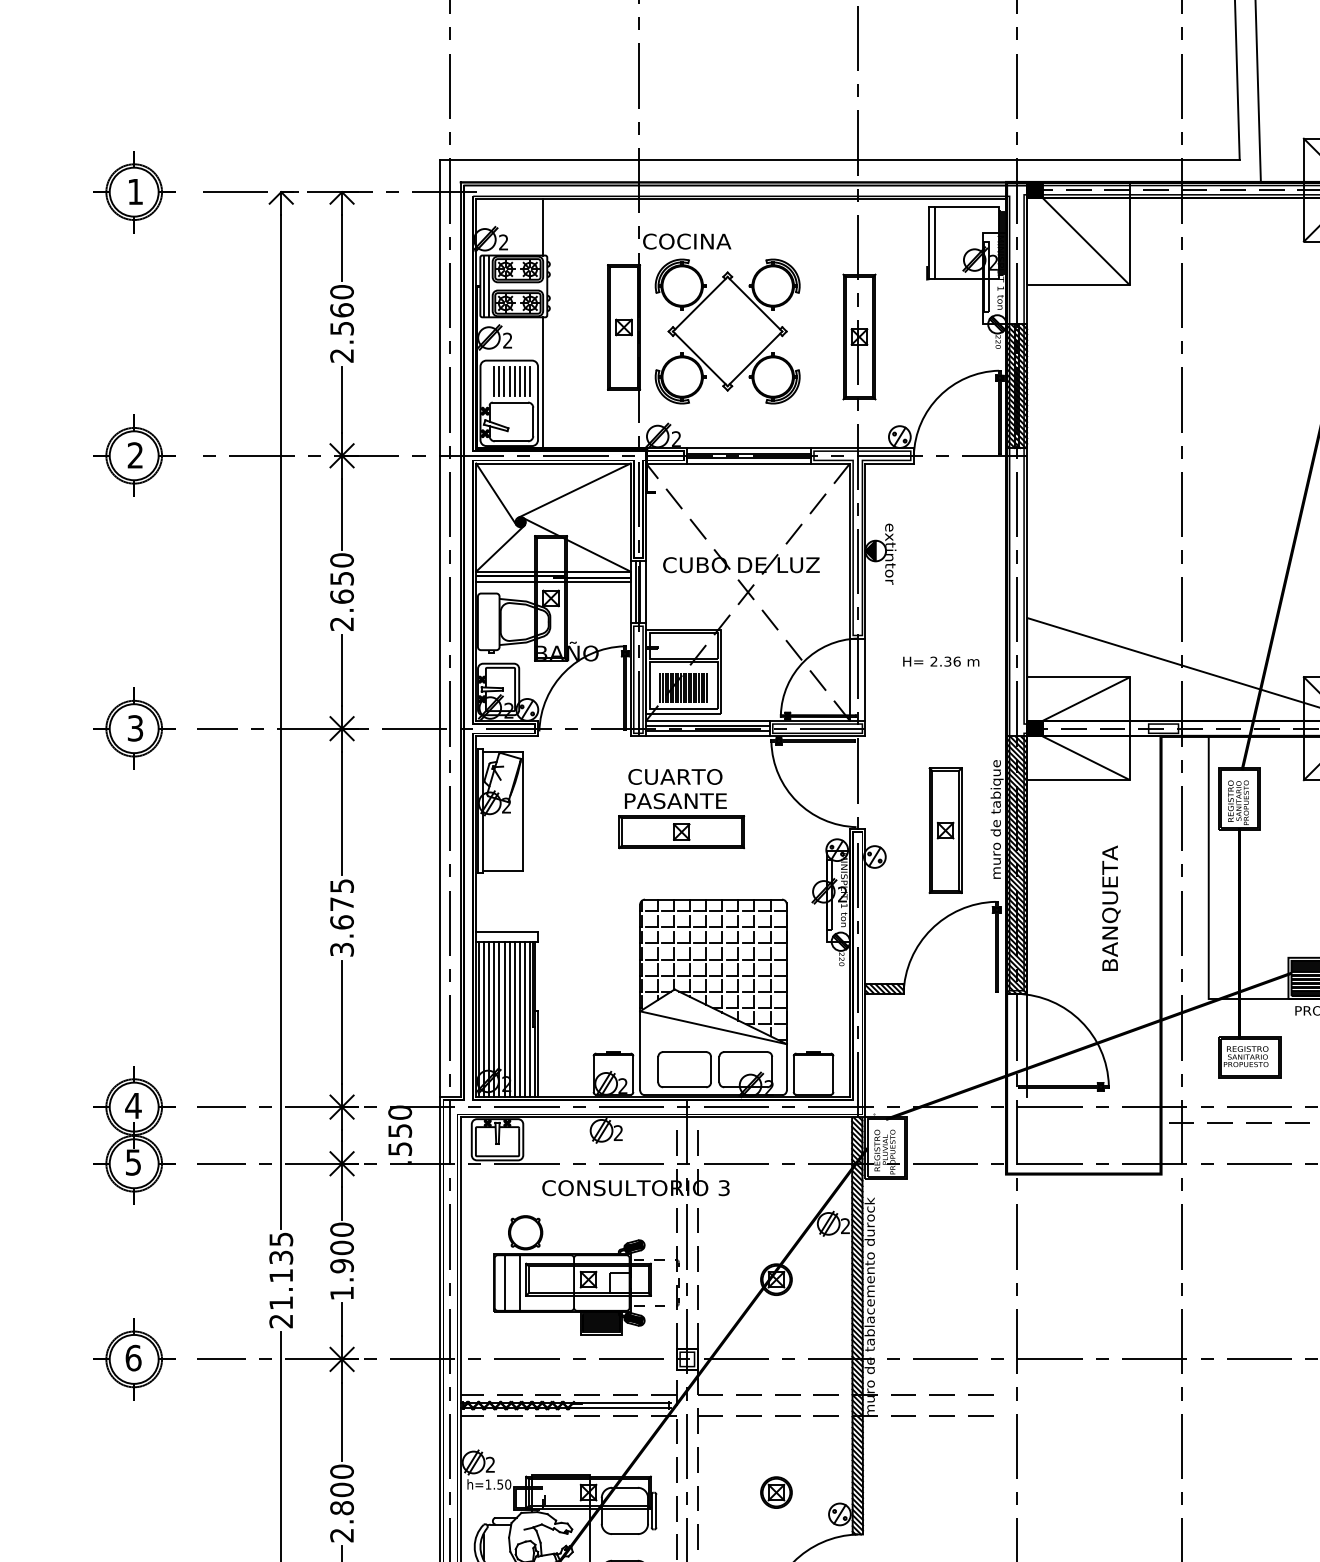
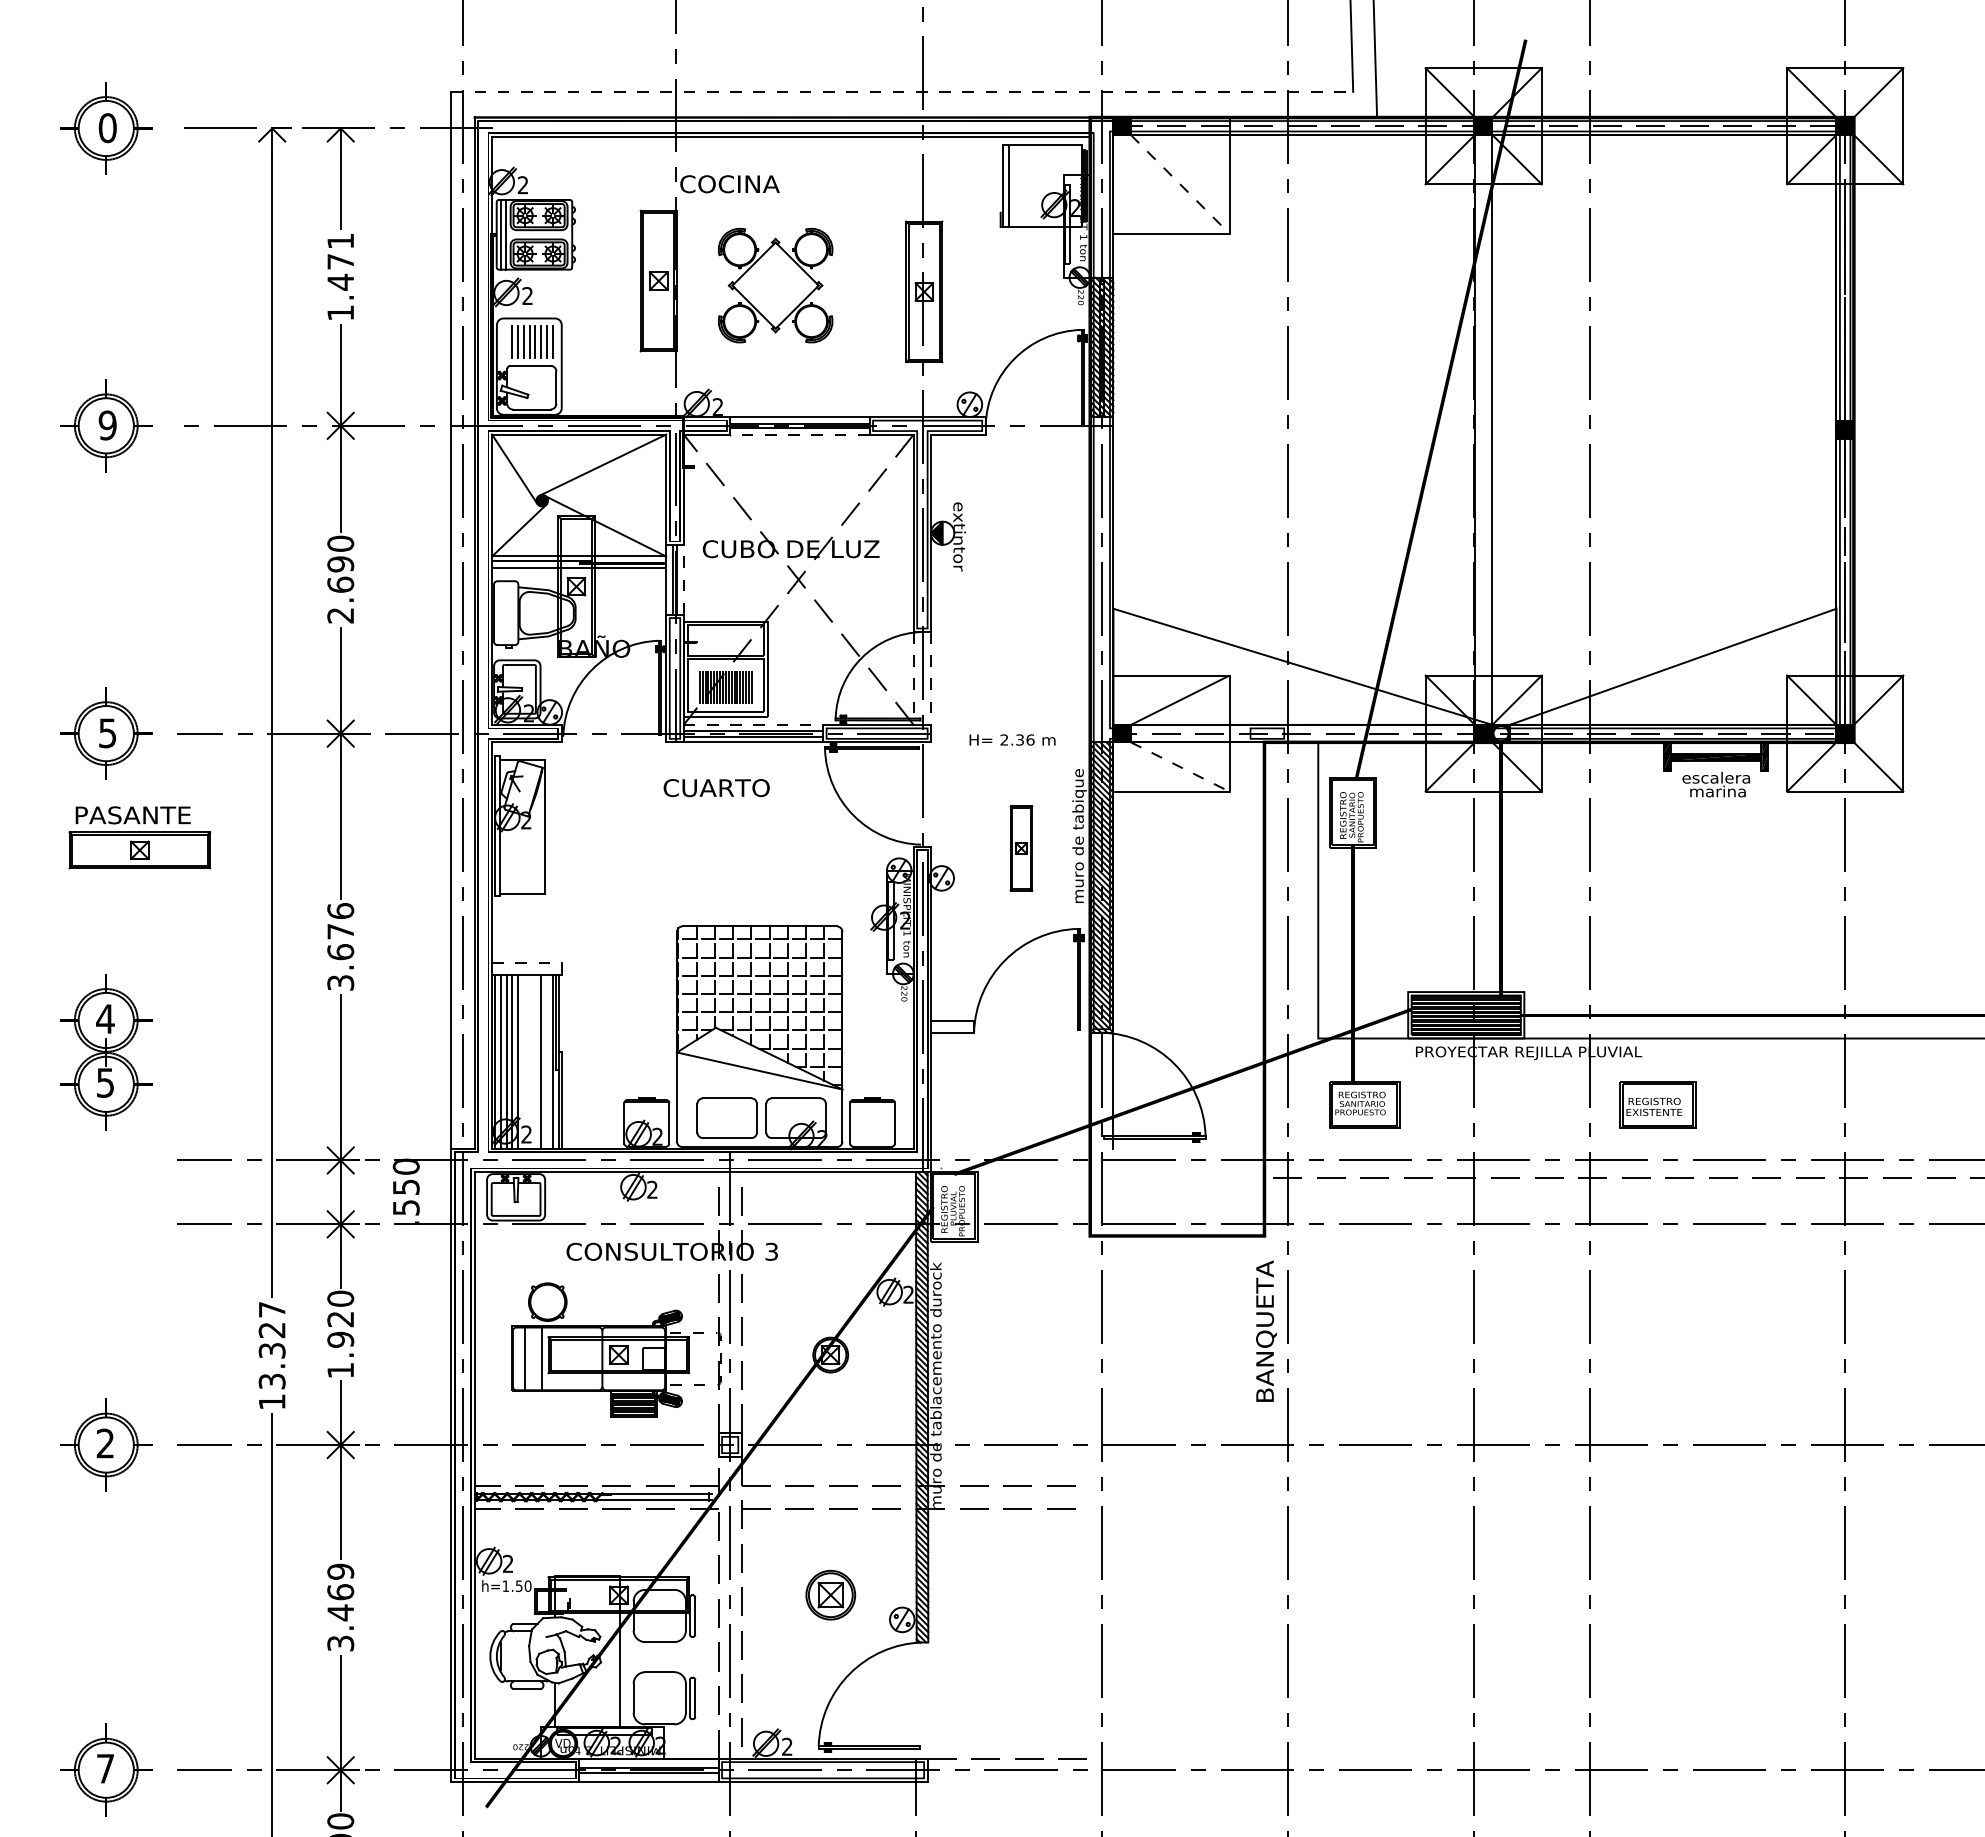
line: (840, 159) -> (902, 91), solid -> dashed
text: (135, 192) -> (107, 128), 1 -> 0
line: (543, 226) -> (567, 167), removed
line: (1086, 241) -> (1180, 184), solid -> dashed
text: (341, 323) -> (340, 276), 2.560 -> 1.471
part: (727, 331) -> (775, 285), size x0.7
line: (543, 382) -> (567, 343), removed
text: (135, 455) -> (107, 425), 2 -> 9
line: (748, 463) -> (799, 434), solid -> dashed
text: (341, 578) -> (340, 564), 2.650 -> 2.690
line: (645, 592) -> (683, 579), solid -> dashed
text: (941, 661) -> (1012, 739), moved
line: (849, 679) -> (913, 678), solid -> dashed
line: (865, 679) -> (931, 678), solid -> dashed
line: (708, 720) -> (753, 724), solid -> dashed
text: (135, 727) -> (107, 732), 3 -> 5
line: (1086, 758) -> (1180, 767), solid -> dashed
part: (681, 820) -> (139, 837), moved
part: (945, 830) -> (1021, 848), size x0.6
text: (341, 886) -> (340, 911), 3.675 -> 3.676
text: (1111, 907) -> (1266, 1330), moved
line: (506, 932) -> (526, 963), solid -> dashed
hatch: (884, 988) -> (952, 1026), removed
line: (504, 1019) -> (524, 1061), removed
line: (509, 1019) -> (529, 1061), removed
line: (514, 1019) -> (535, 1061), removed
line: (525, 1019) -> (547, 1061), removed
part: (134, 1135) -> (106, 1052), moved
text: (341, 1248) -> (340, 1319), 1.900 -> 1.920
text: (280, 1280) -> (271, 1355), 21.135 -> 13.327
text: (133, 1358) -> (105, 1443), 6 -> 2
part: (776, 1492) -> (830, 1595), size x1.4
text: (341, 1503) -> (340, 1607), 2.800 -> 3.469

